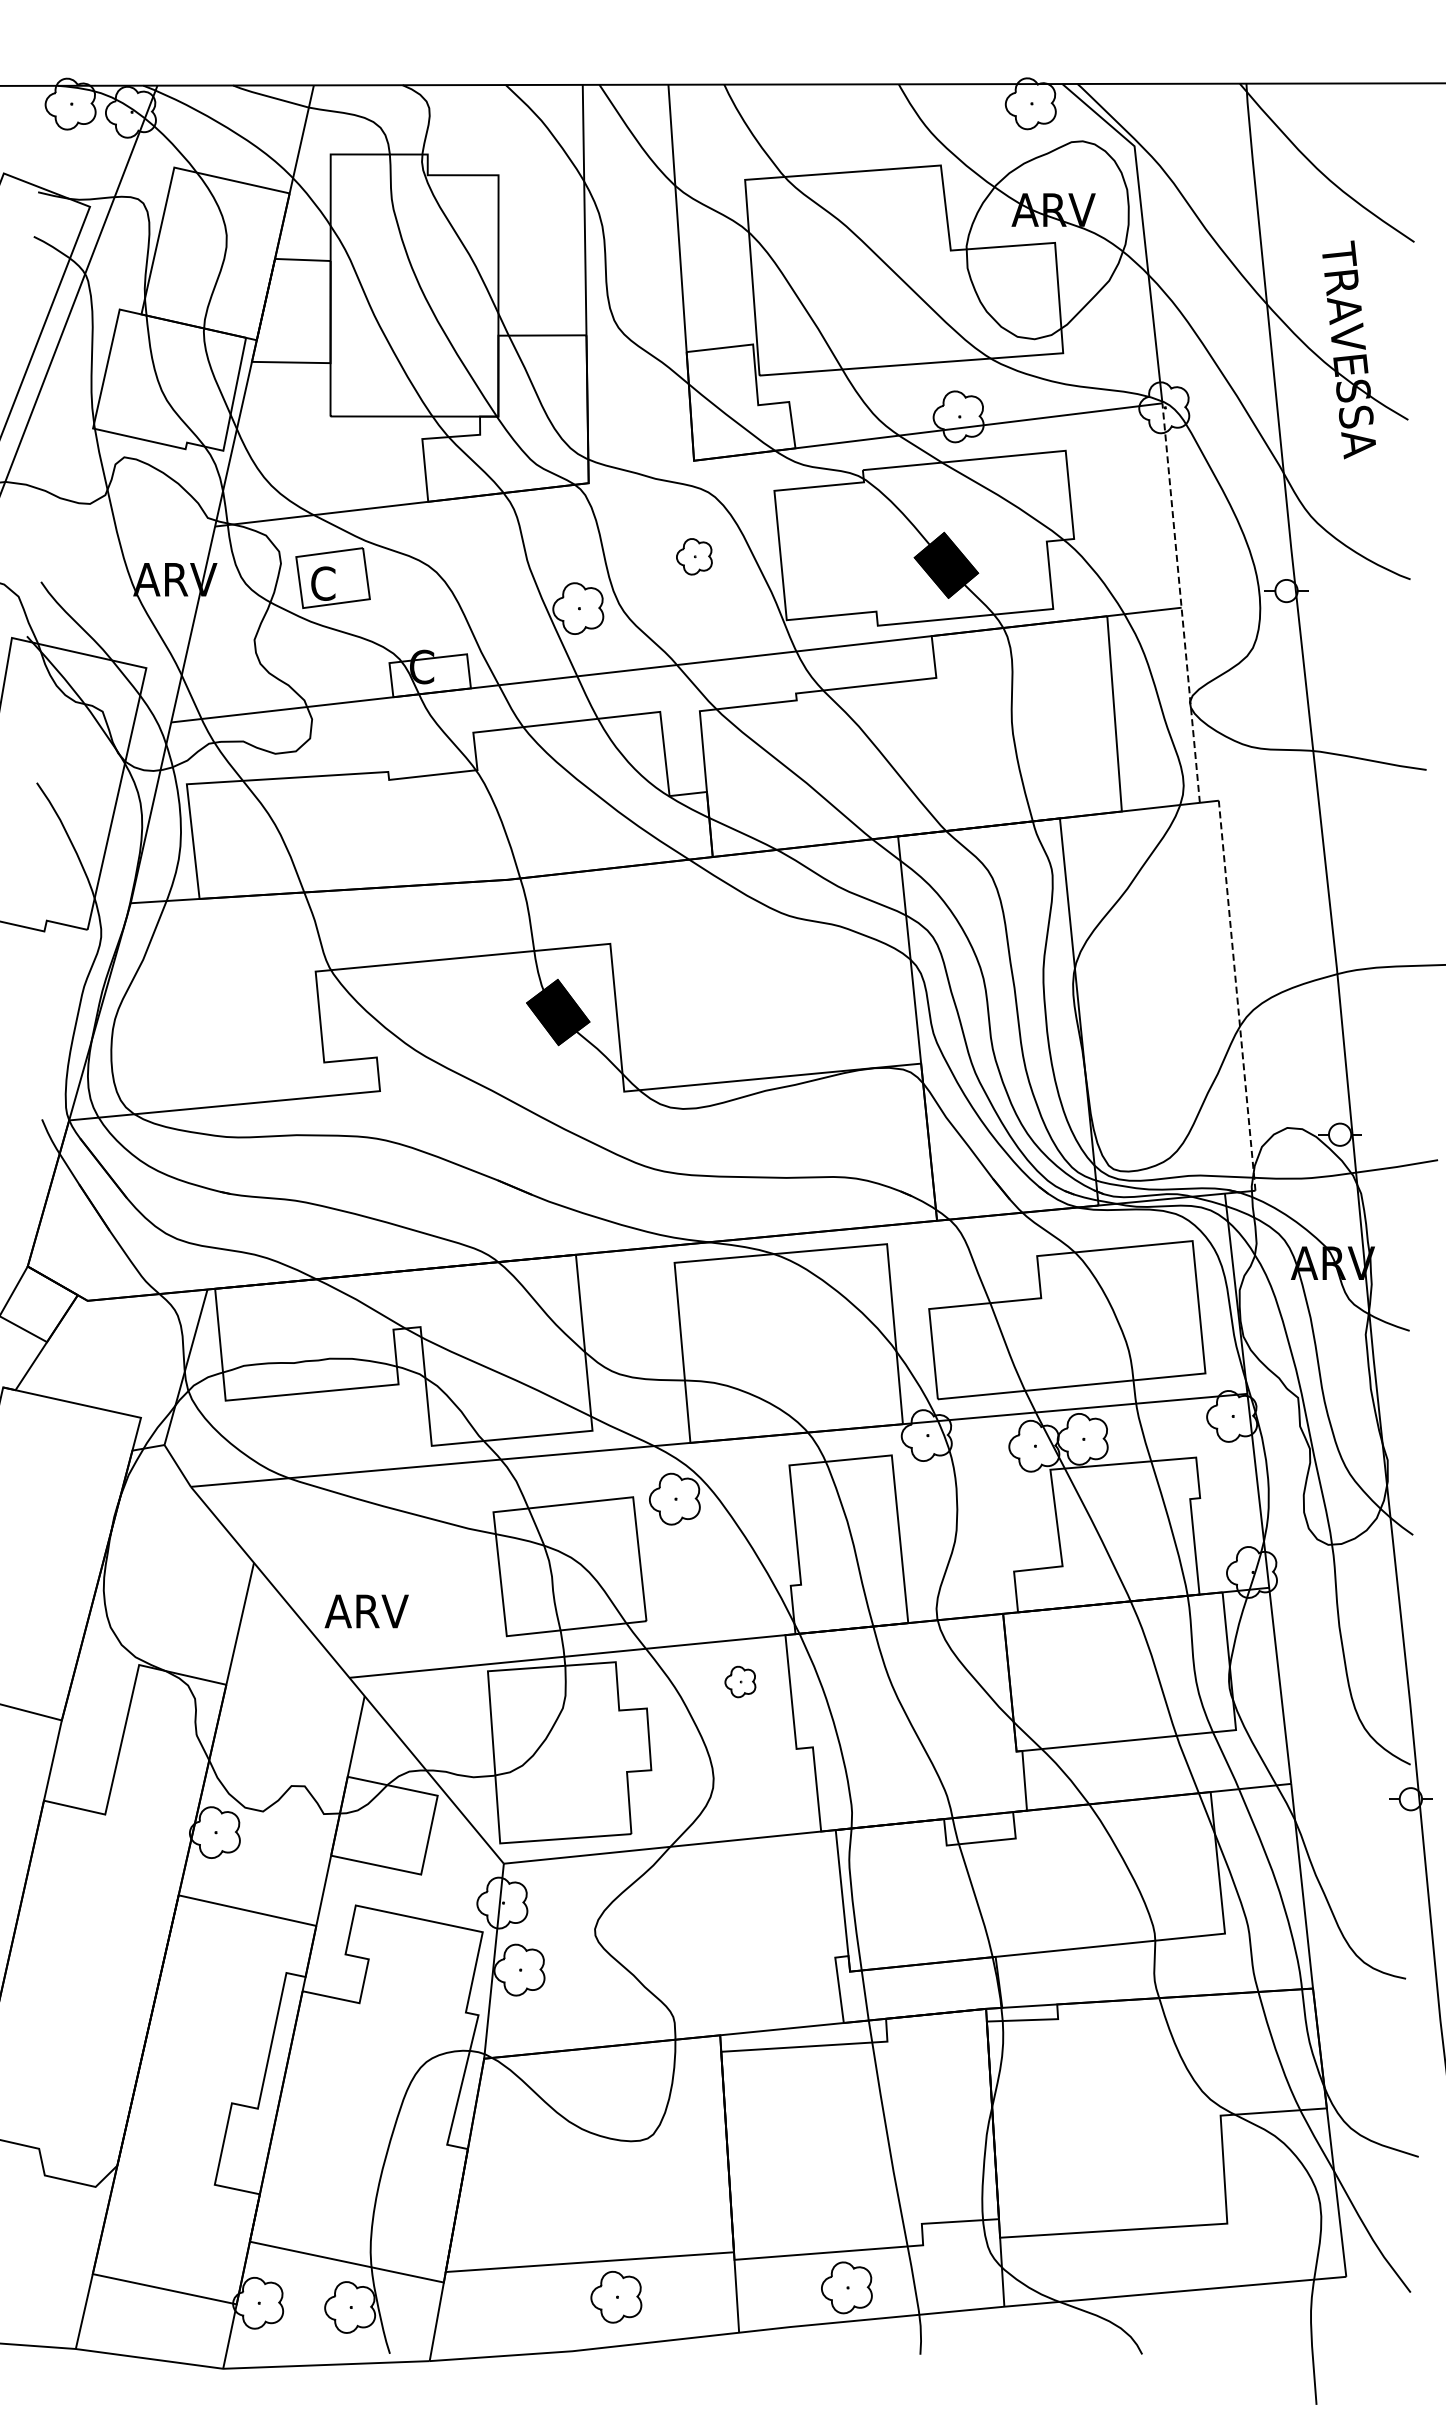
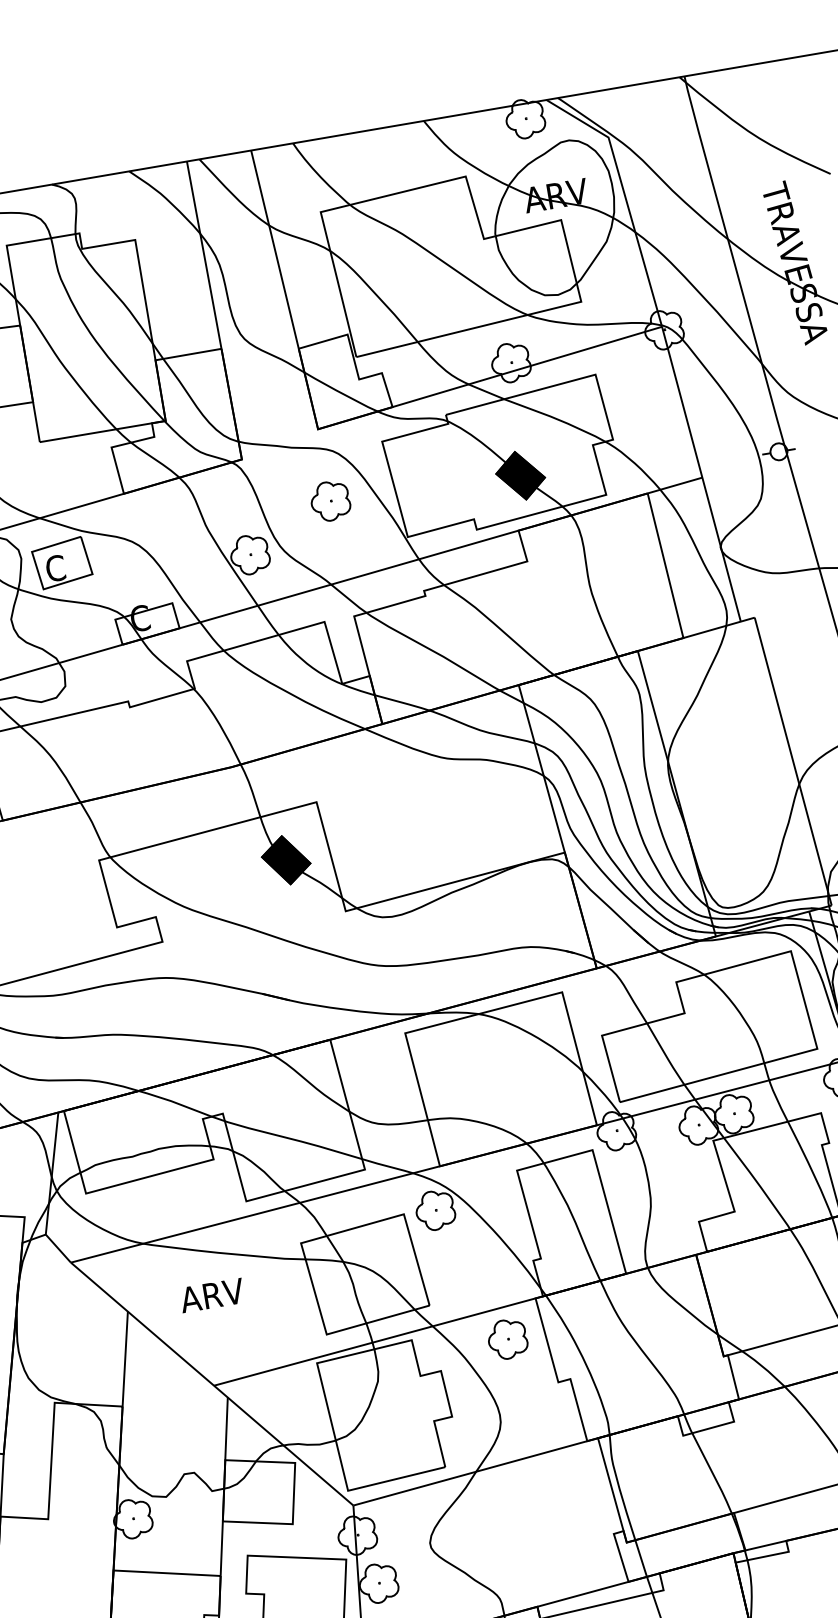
part: (694, 556) -> (330, 501), size x1.43
line: (1181, 602) -> (701, 473), dashed -> solid
line: (1237, 995) -> (793, 761), dashed -> solid
text: (366, 1611) -> (211, 1295), moved
part: (740, 1681) -> (507, 1338), size x1.67

